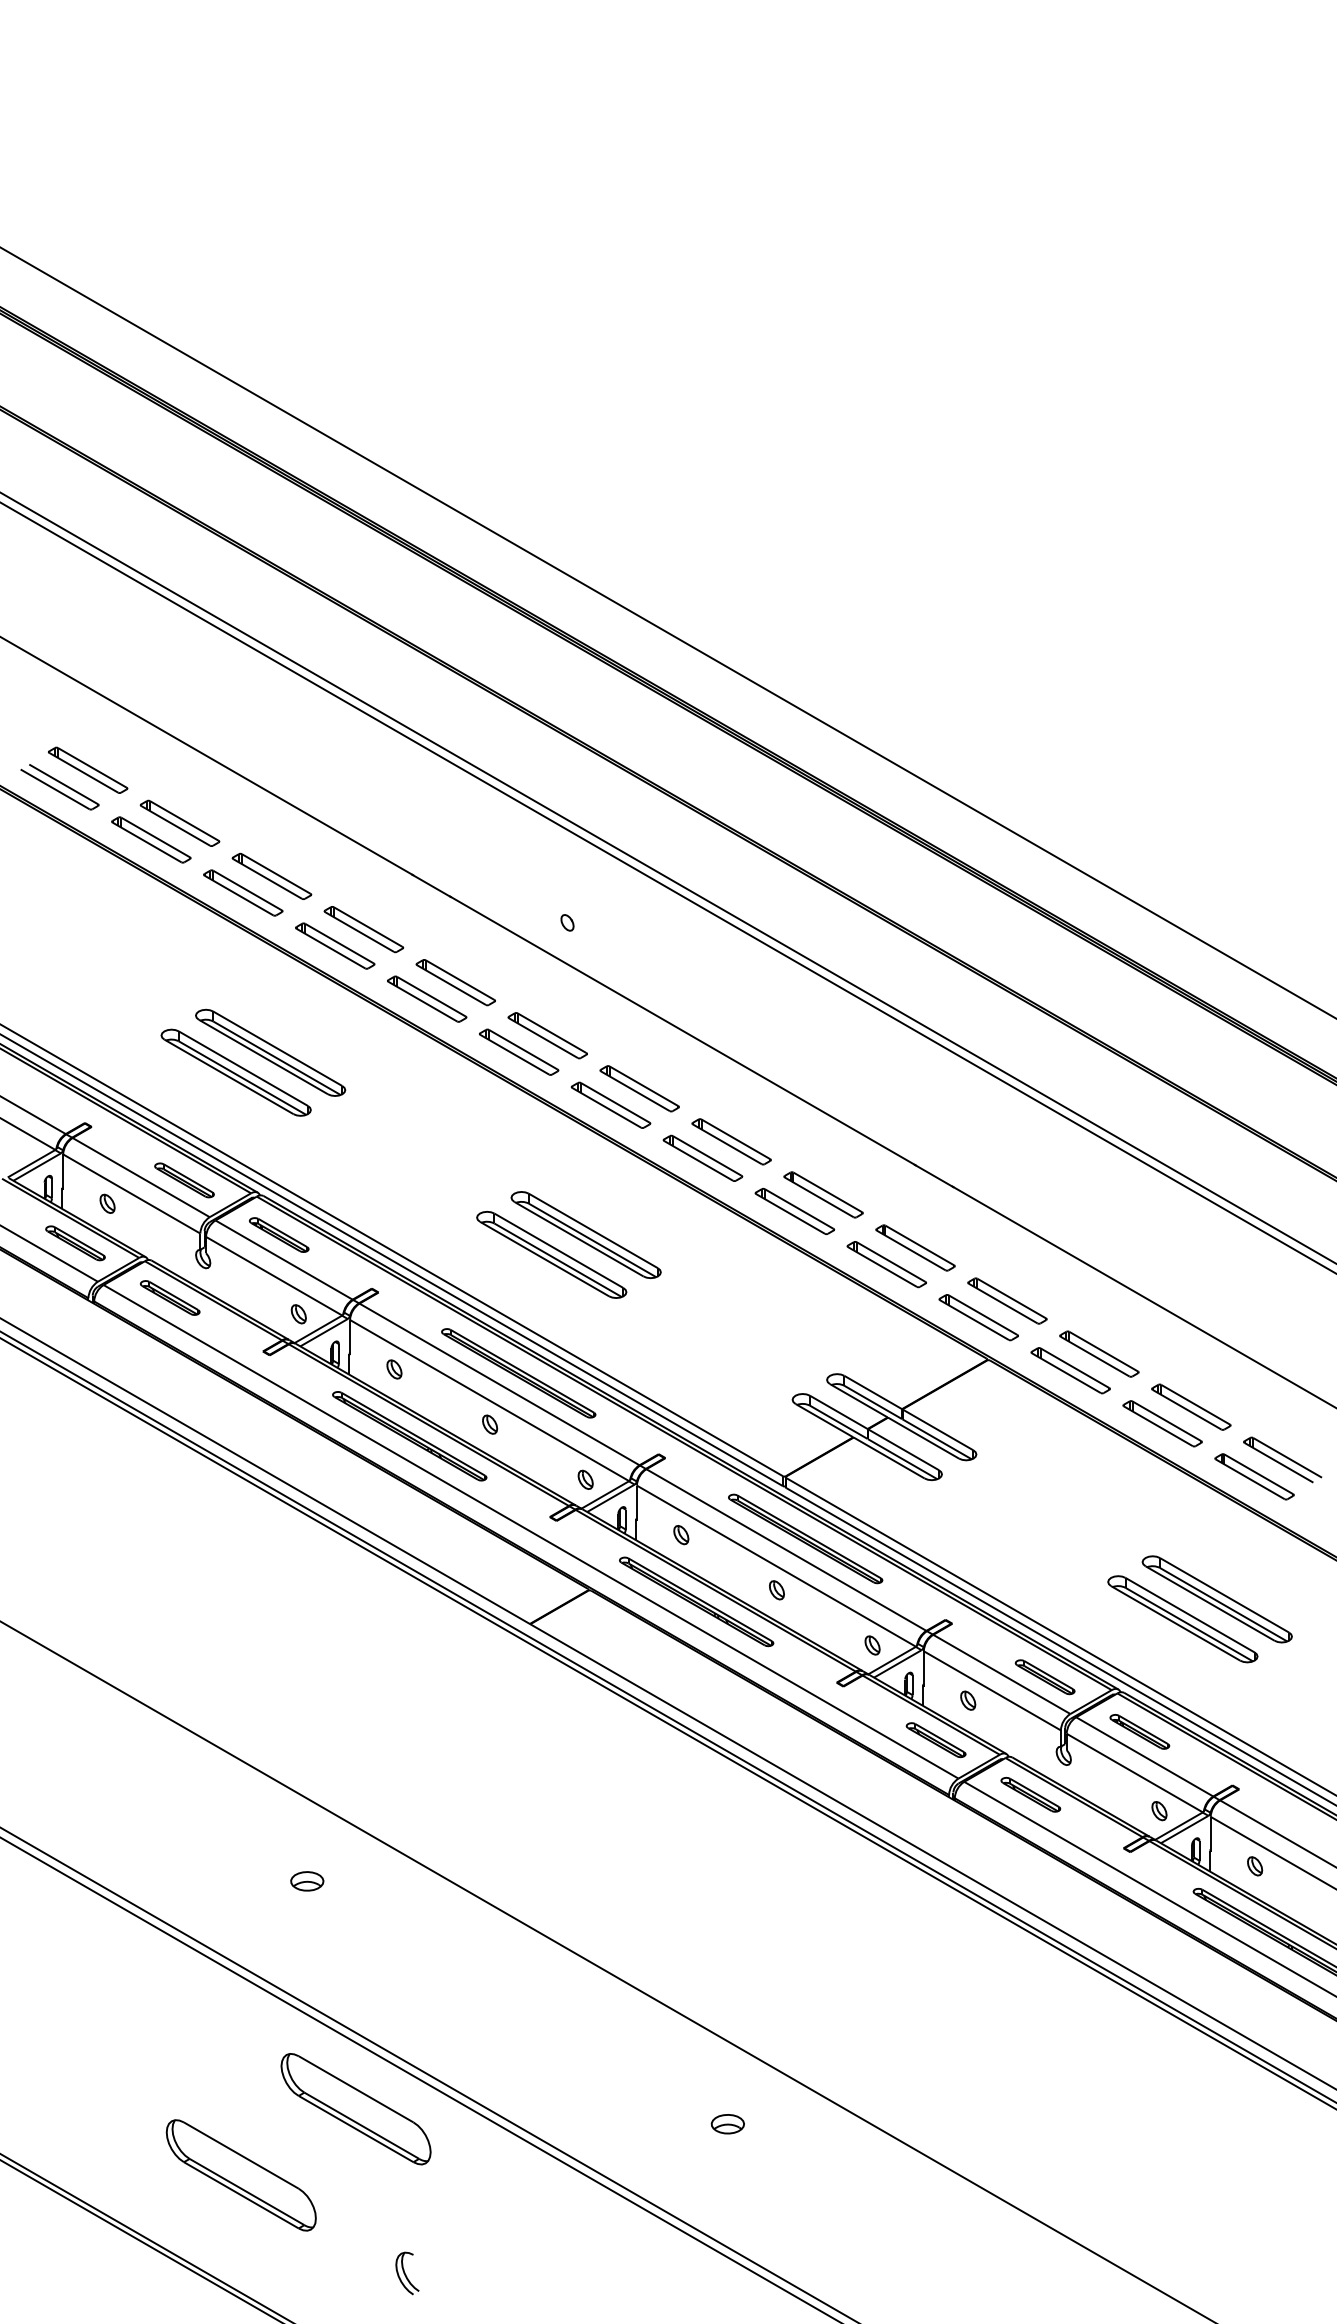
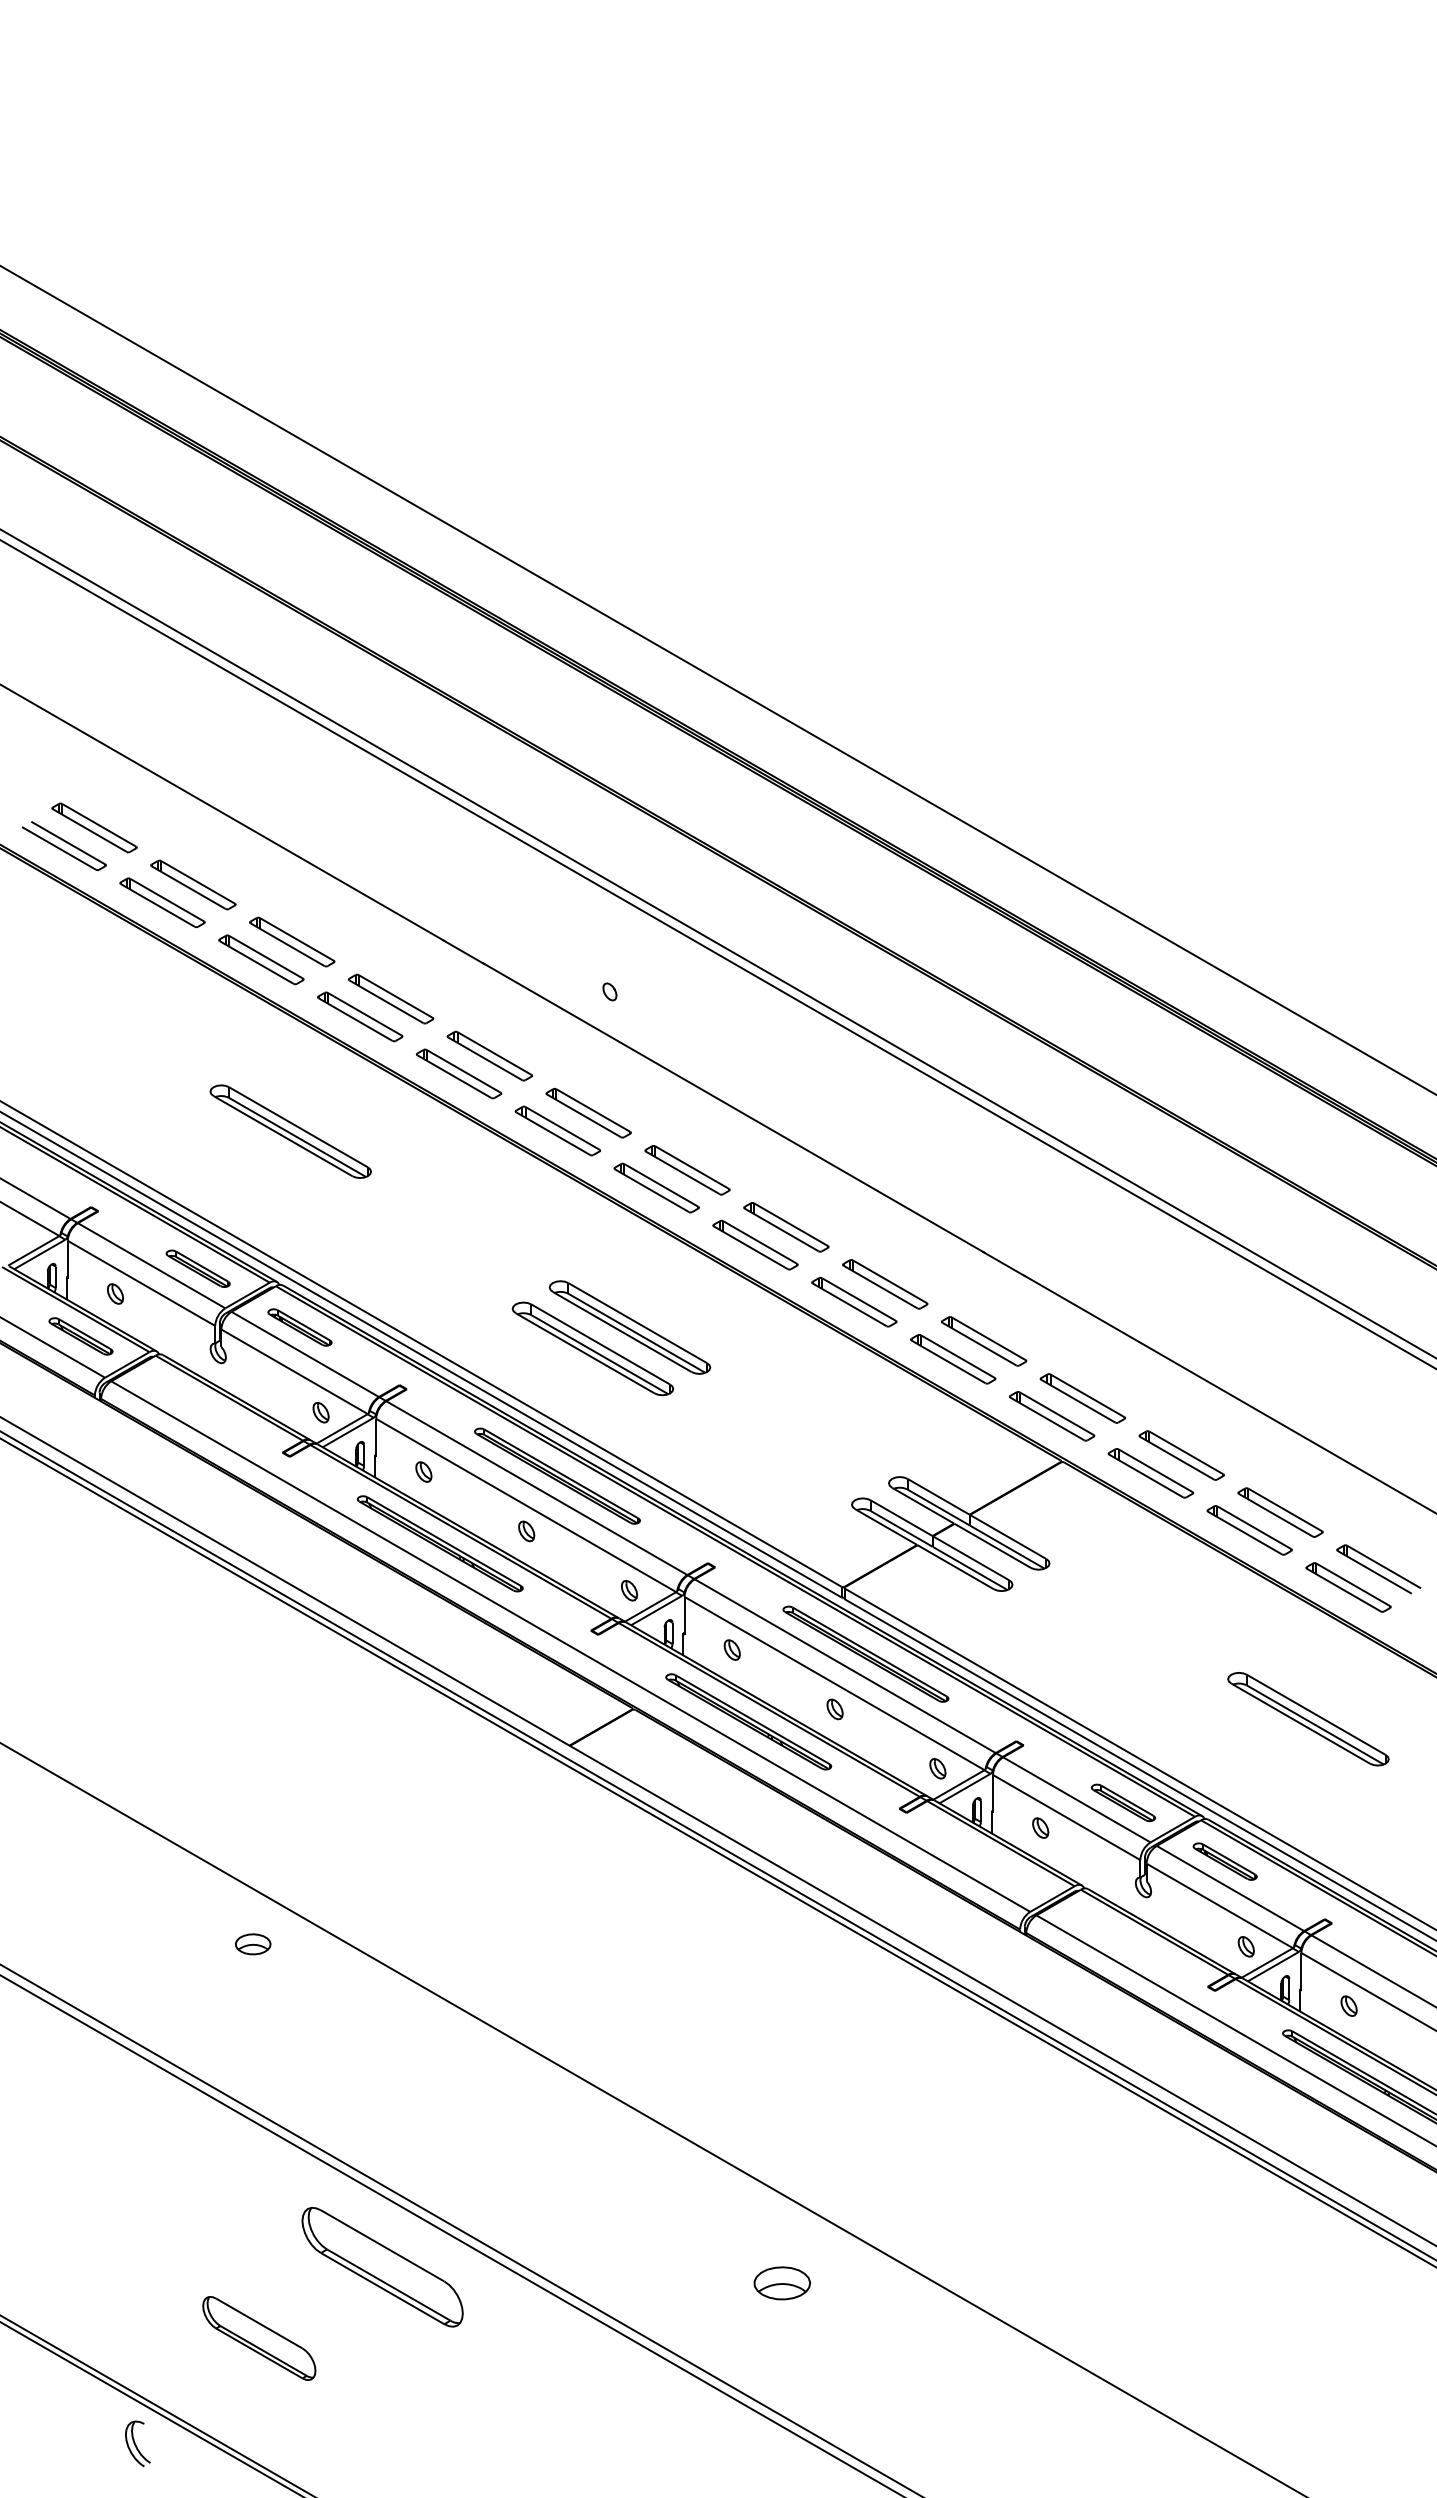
part: (235, 1072) -> (253, 1152), removed
part: (169, 1298) -> (182, 1395), removed
part: (1182, 1619) -> (1271, 1740), removed
part: (935, 1740) -> (1005, 1870), removed
part: (1030, 1795) -> (1107, 1929), removed
part: (307, 1881) -> (253, 1944), moved
part: (728, 2124) -> (782, 2283), size x1.6
part: (241, 2175) -> (259, 2338), size x0.7
part: (407, 2273) -> (137, 2443), moved

